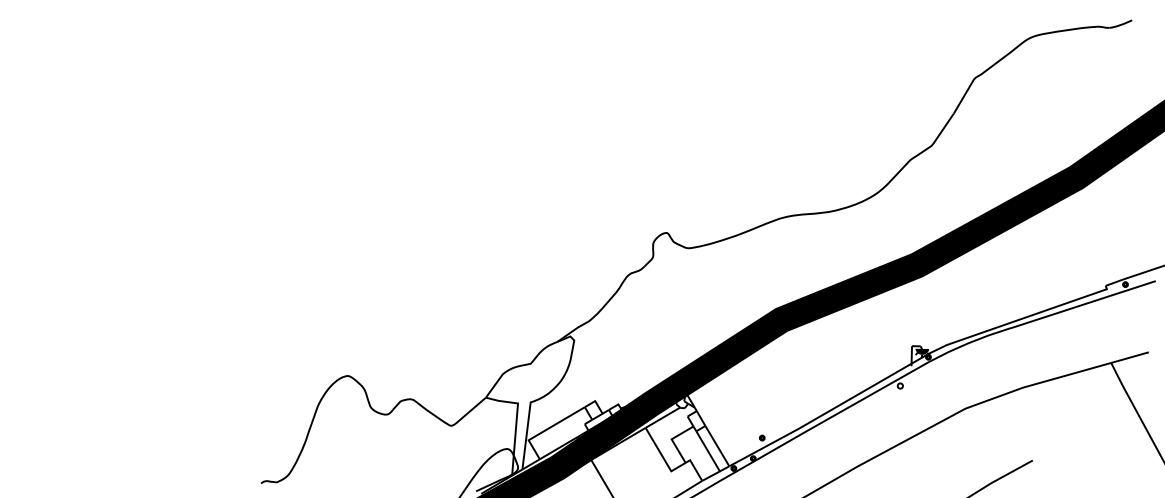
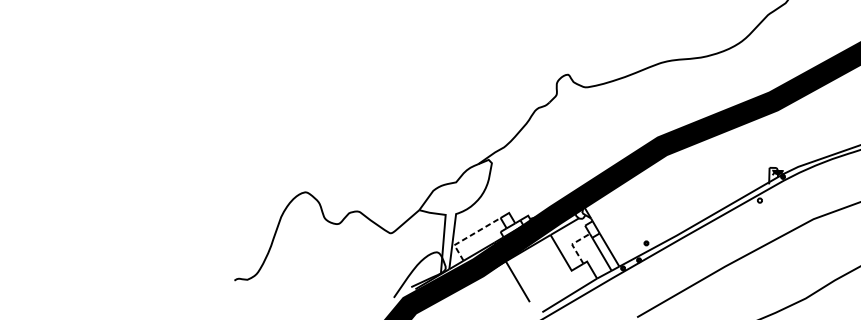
line: (546, 429) -> (469, 236), solid -> dashed
line: (671, 439) -> (571, 244), solid -> dashed

